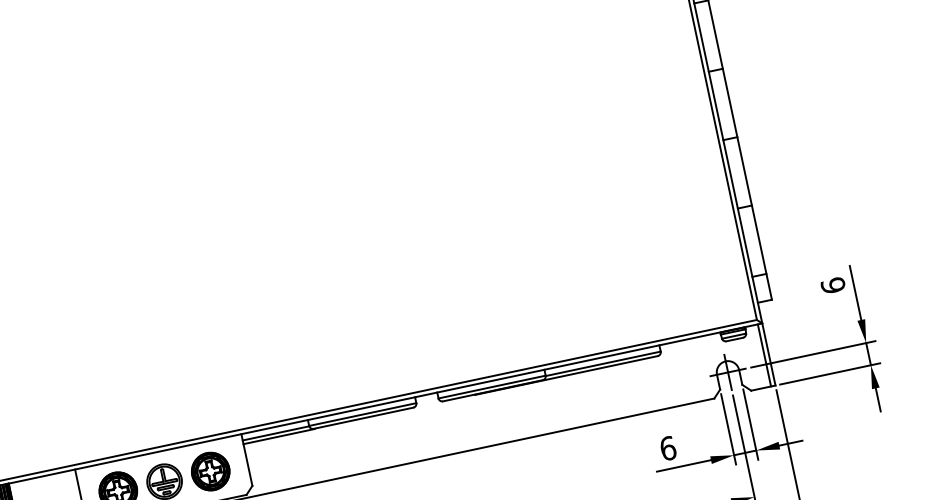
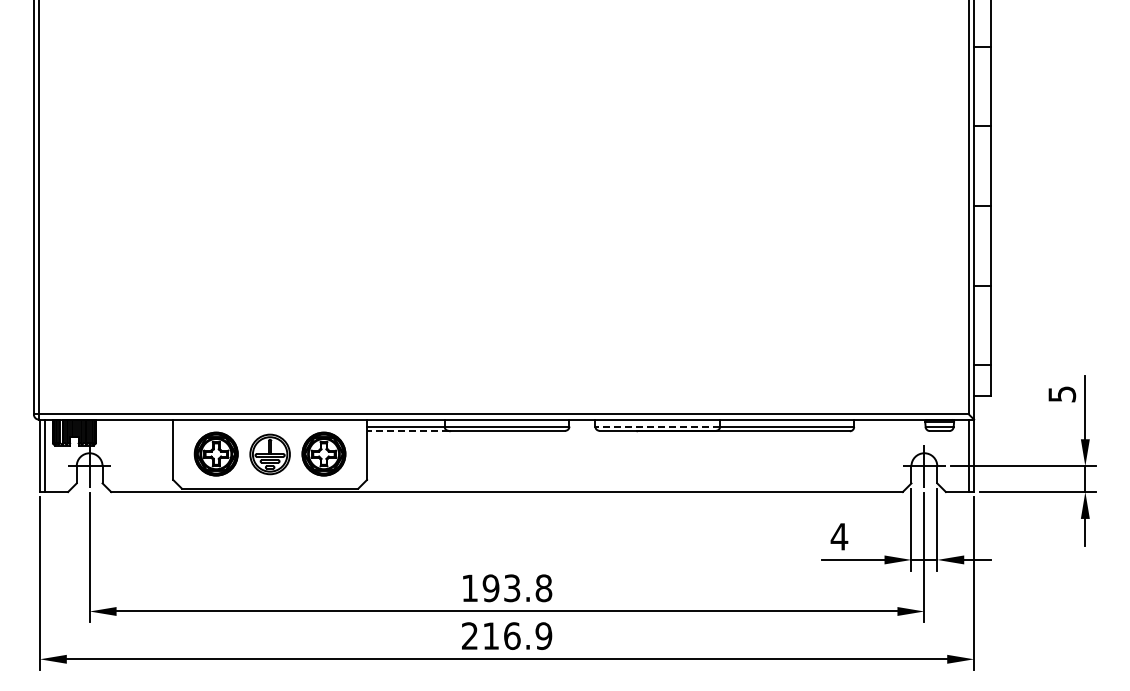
text: (833, 284) -> (1062, 393), 6 -> 5
line: (491, 387) -> (657, 426), solid -> dashed
line: (278, 436) -> (407, 431), solid -> dashed
text: (668, 448) -> (839, 536), 6 -> 4

